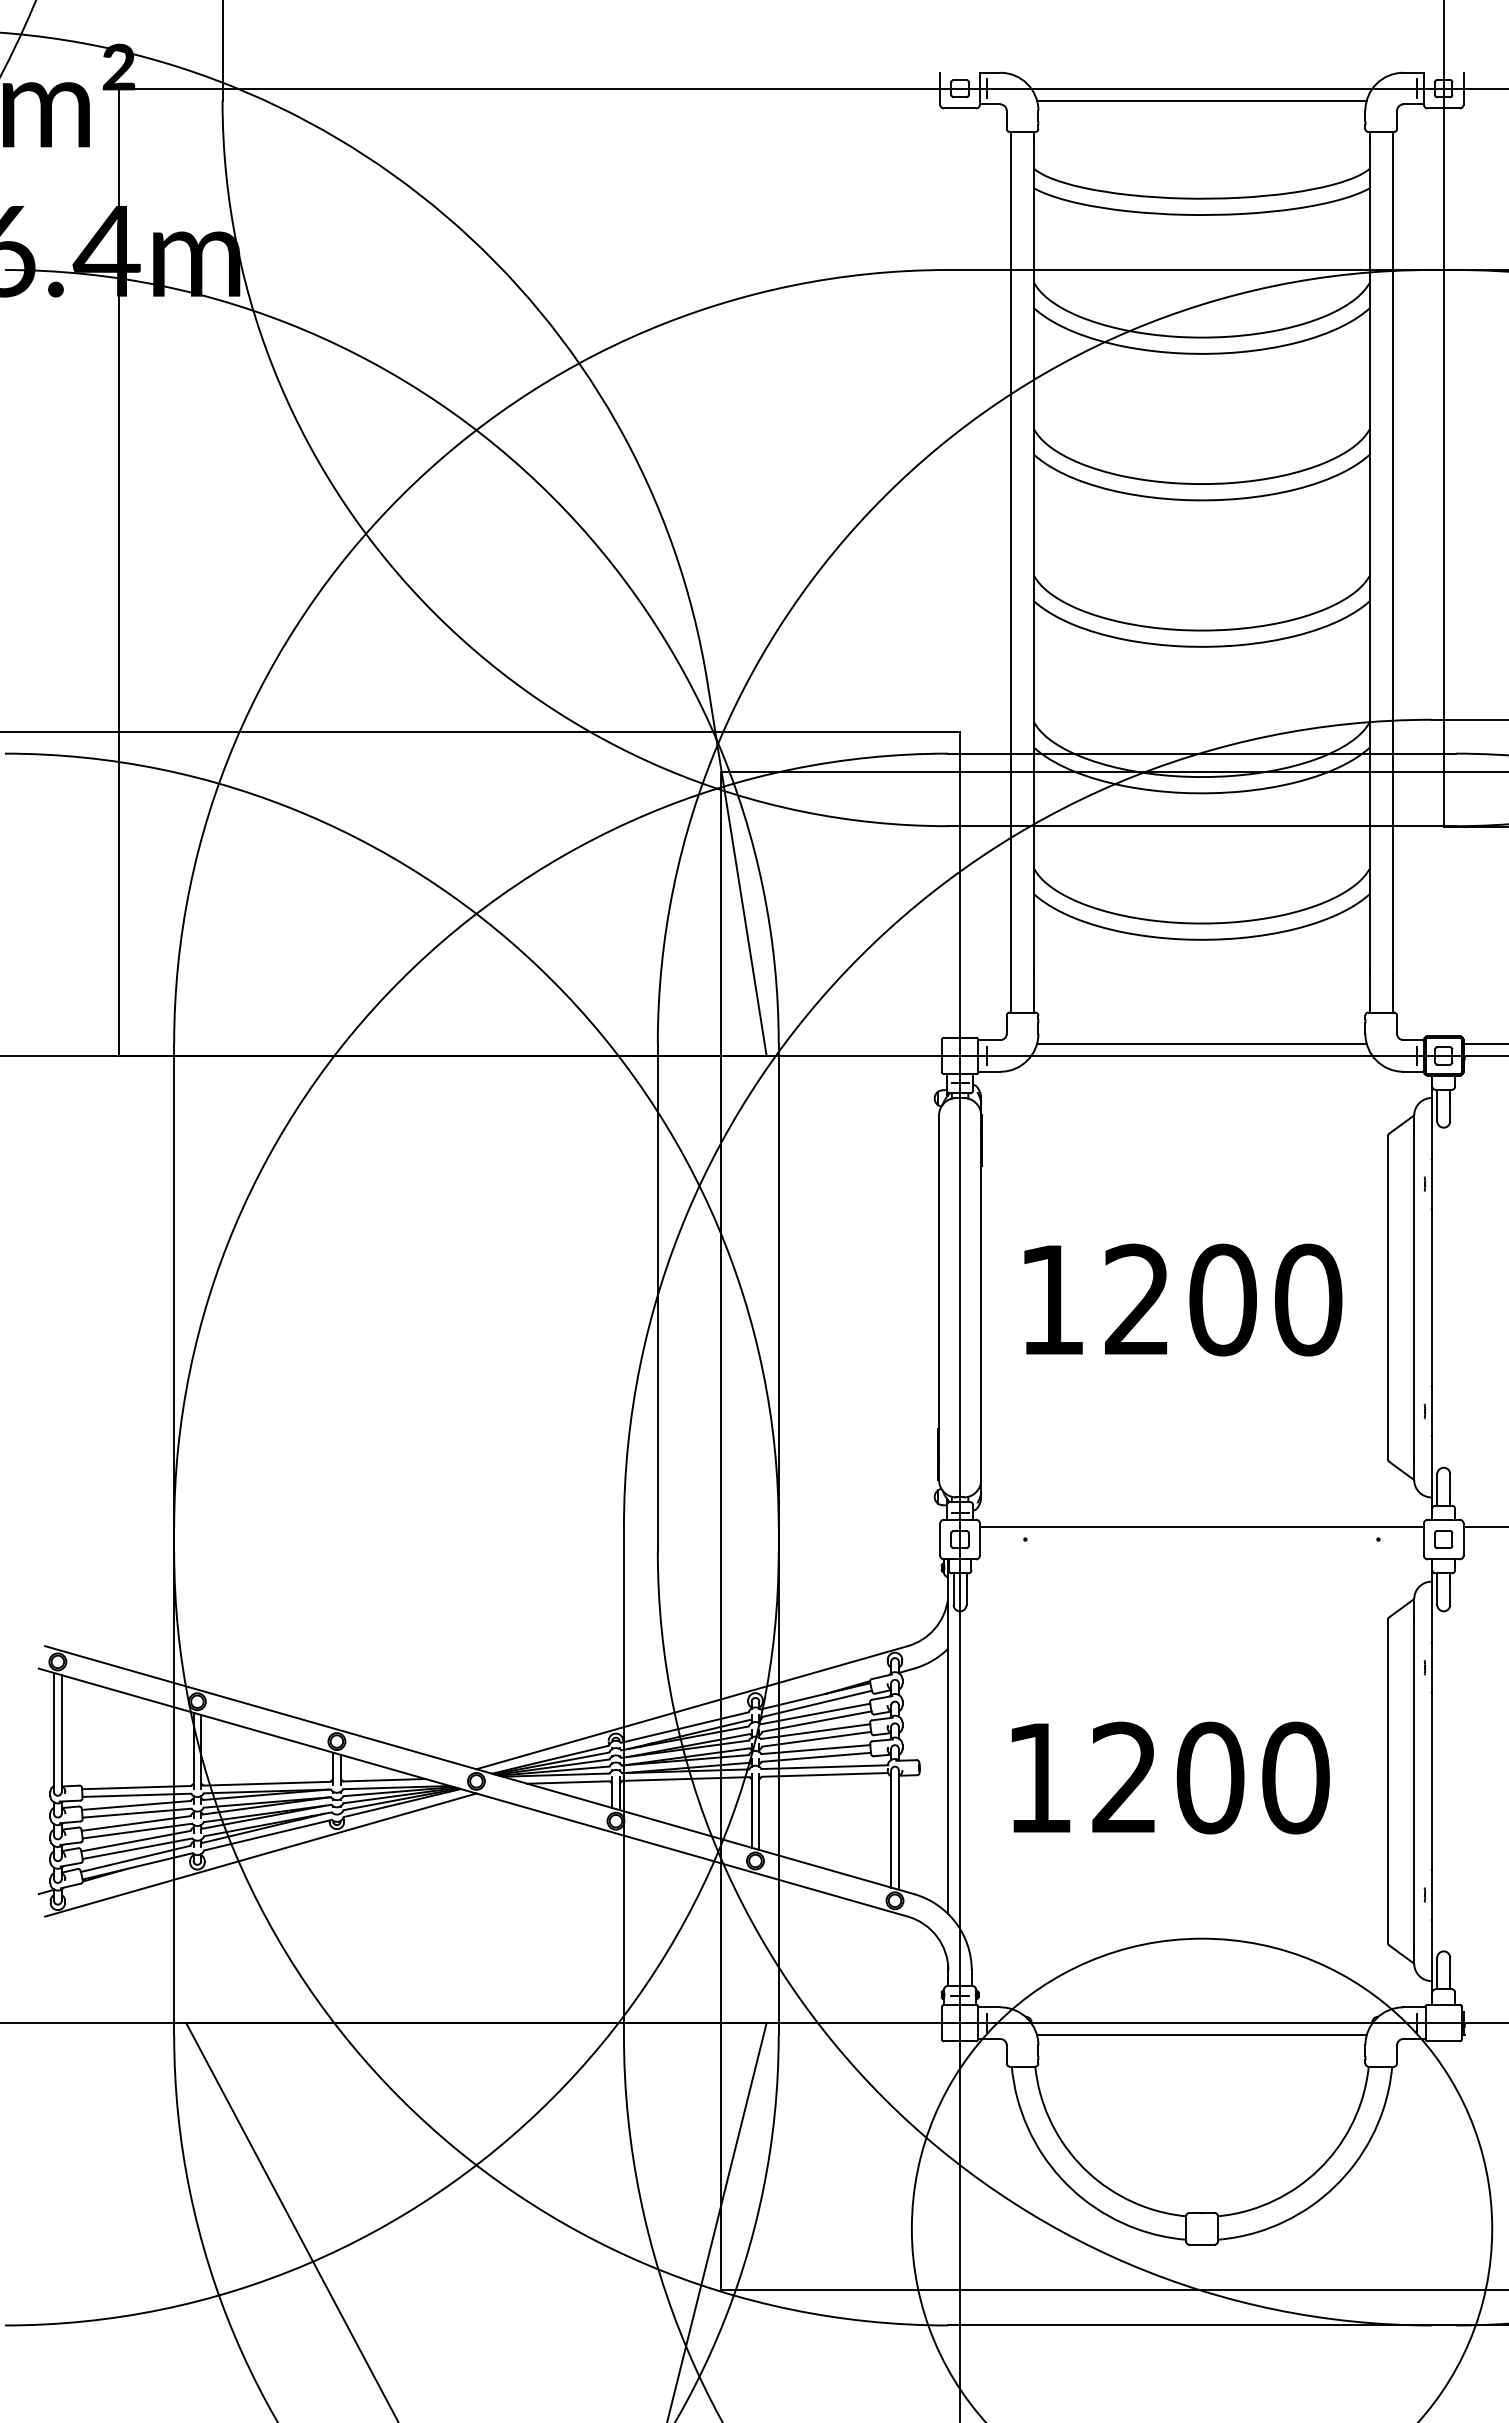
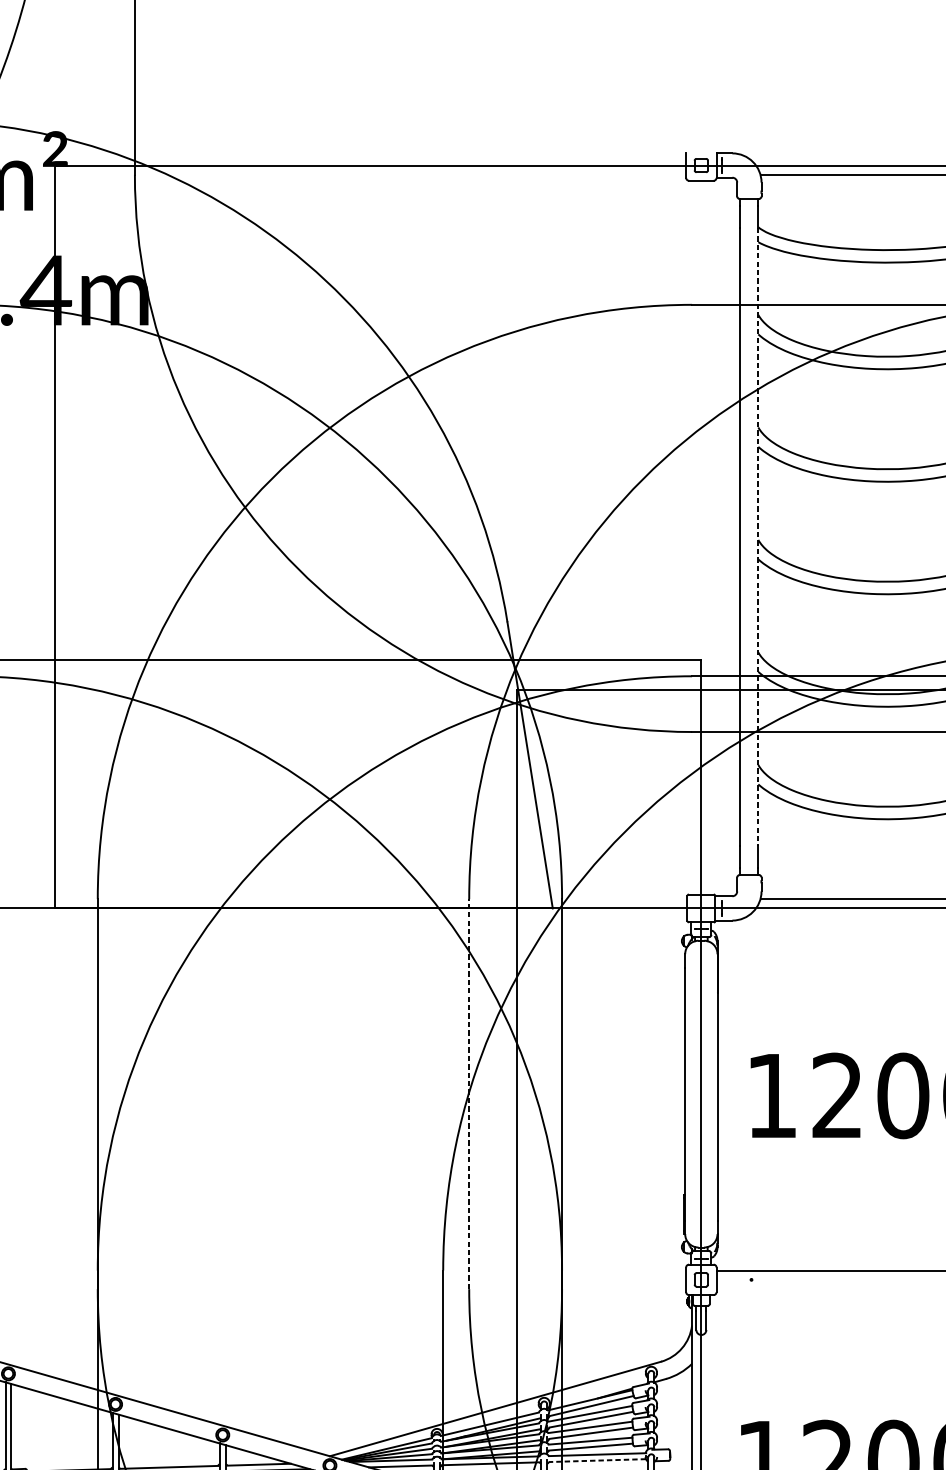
line: (1034, 572) -> (758, 537), solid -> dashed
line: (657, 1297) -> (468, 1093), solid -> dashed
line: (824, 1774) -> (597, 1460), solid -> dashed

